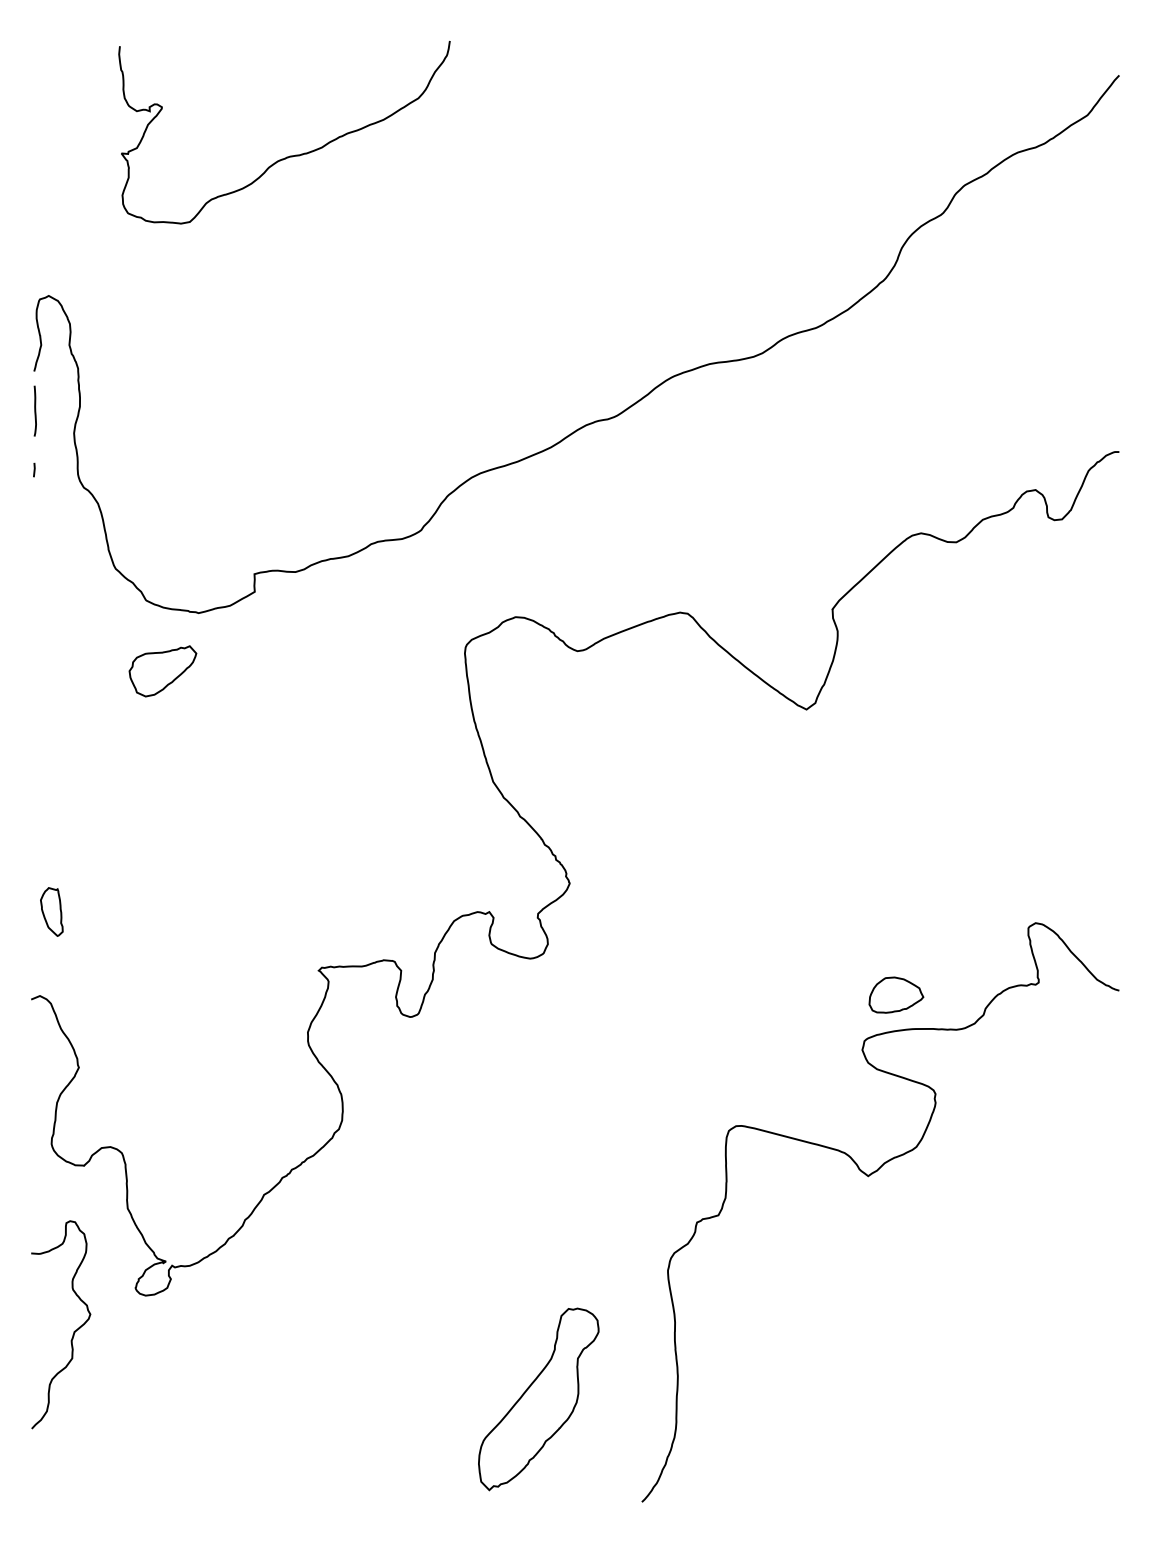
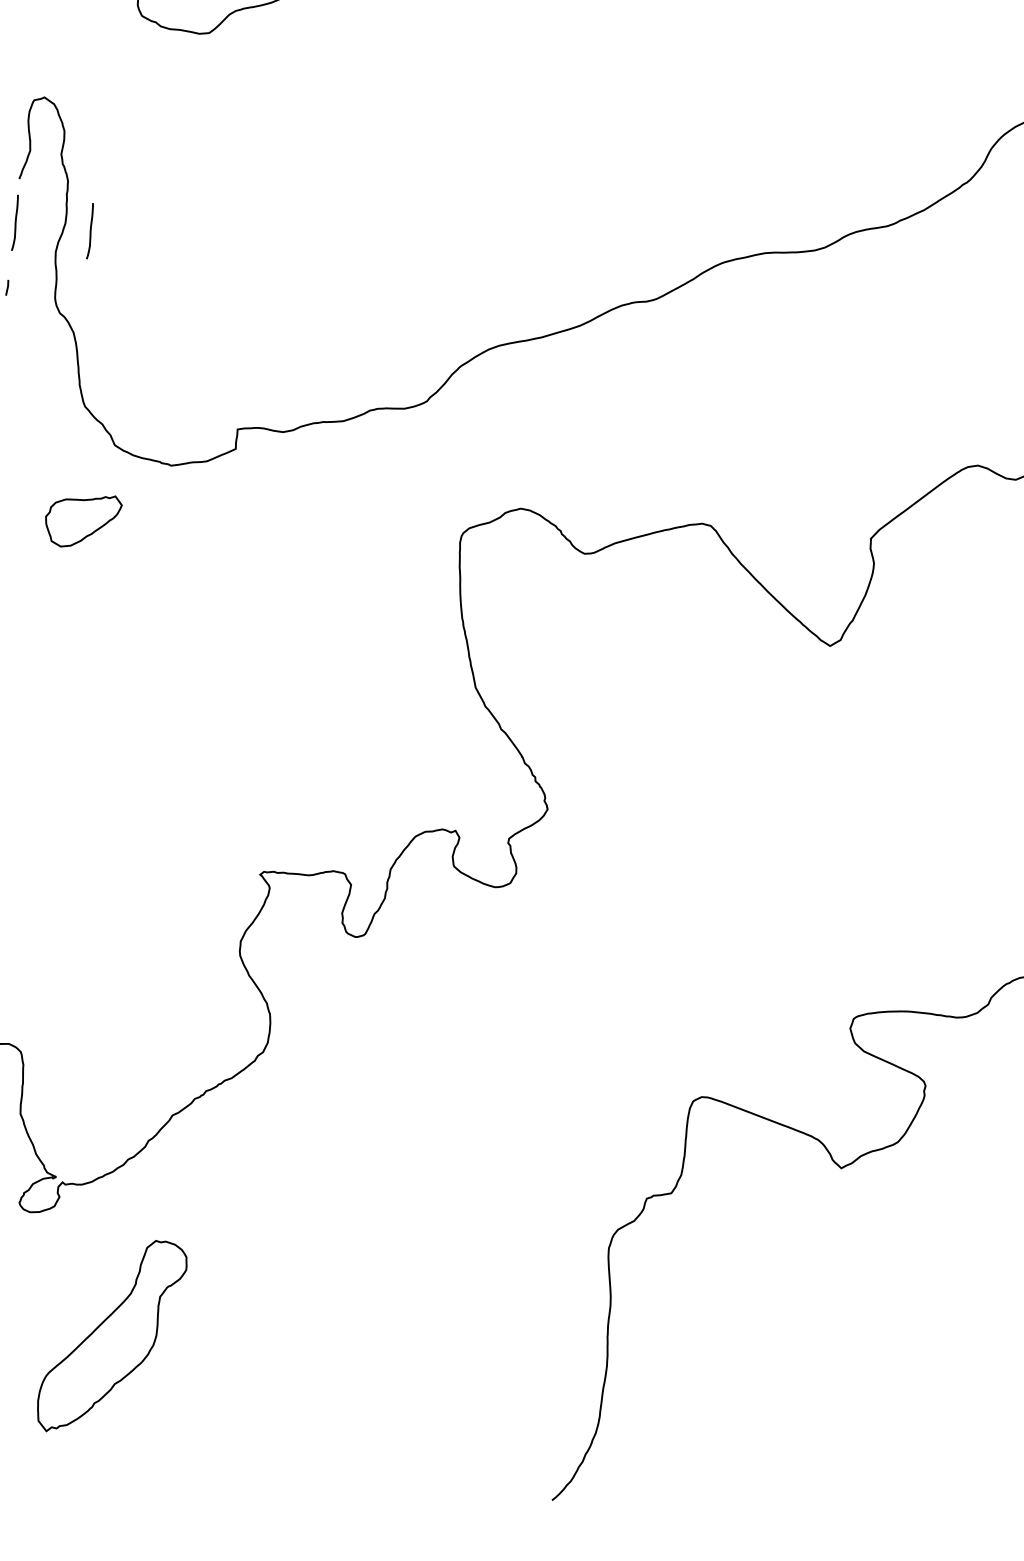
line: (102, 410) -> (89, 230), added
part: (162, 671) -> (82, 521), moved
part: (896, 994) -> (894, 971), removed
part: (538, 1399) -> (111, 1337), moved

